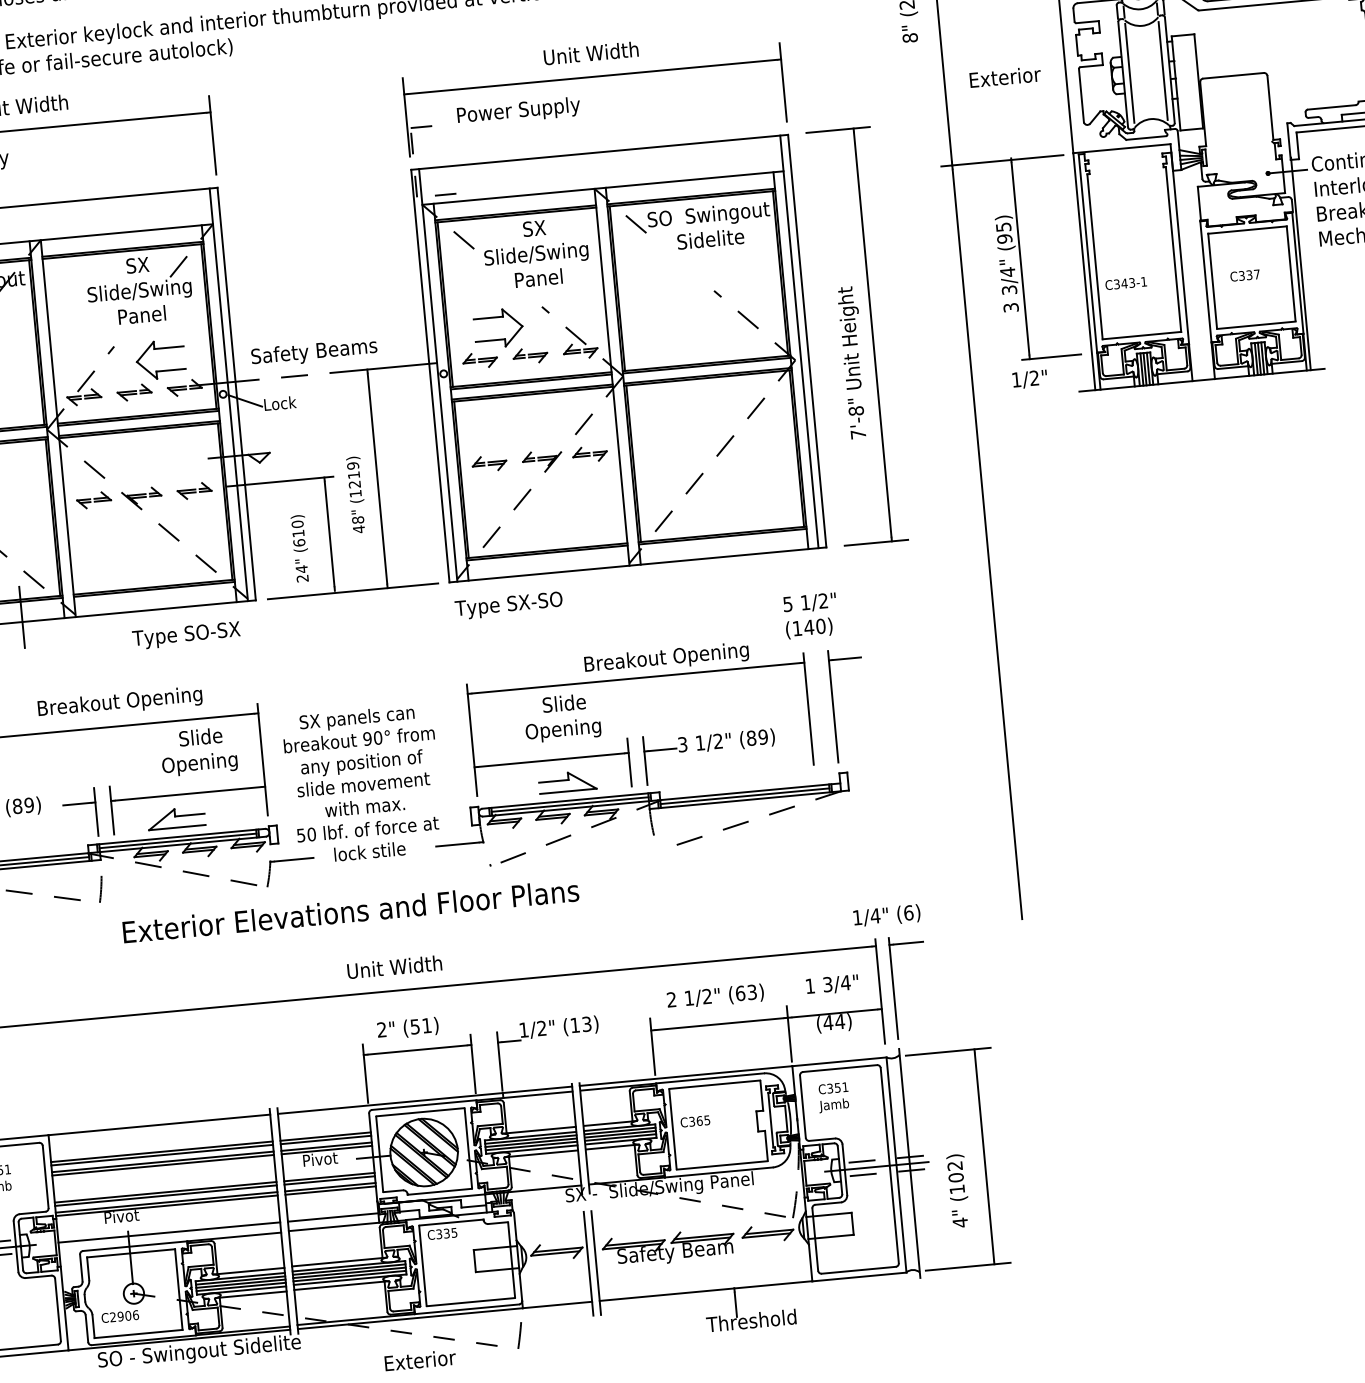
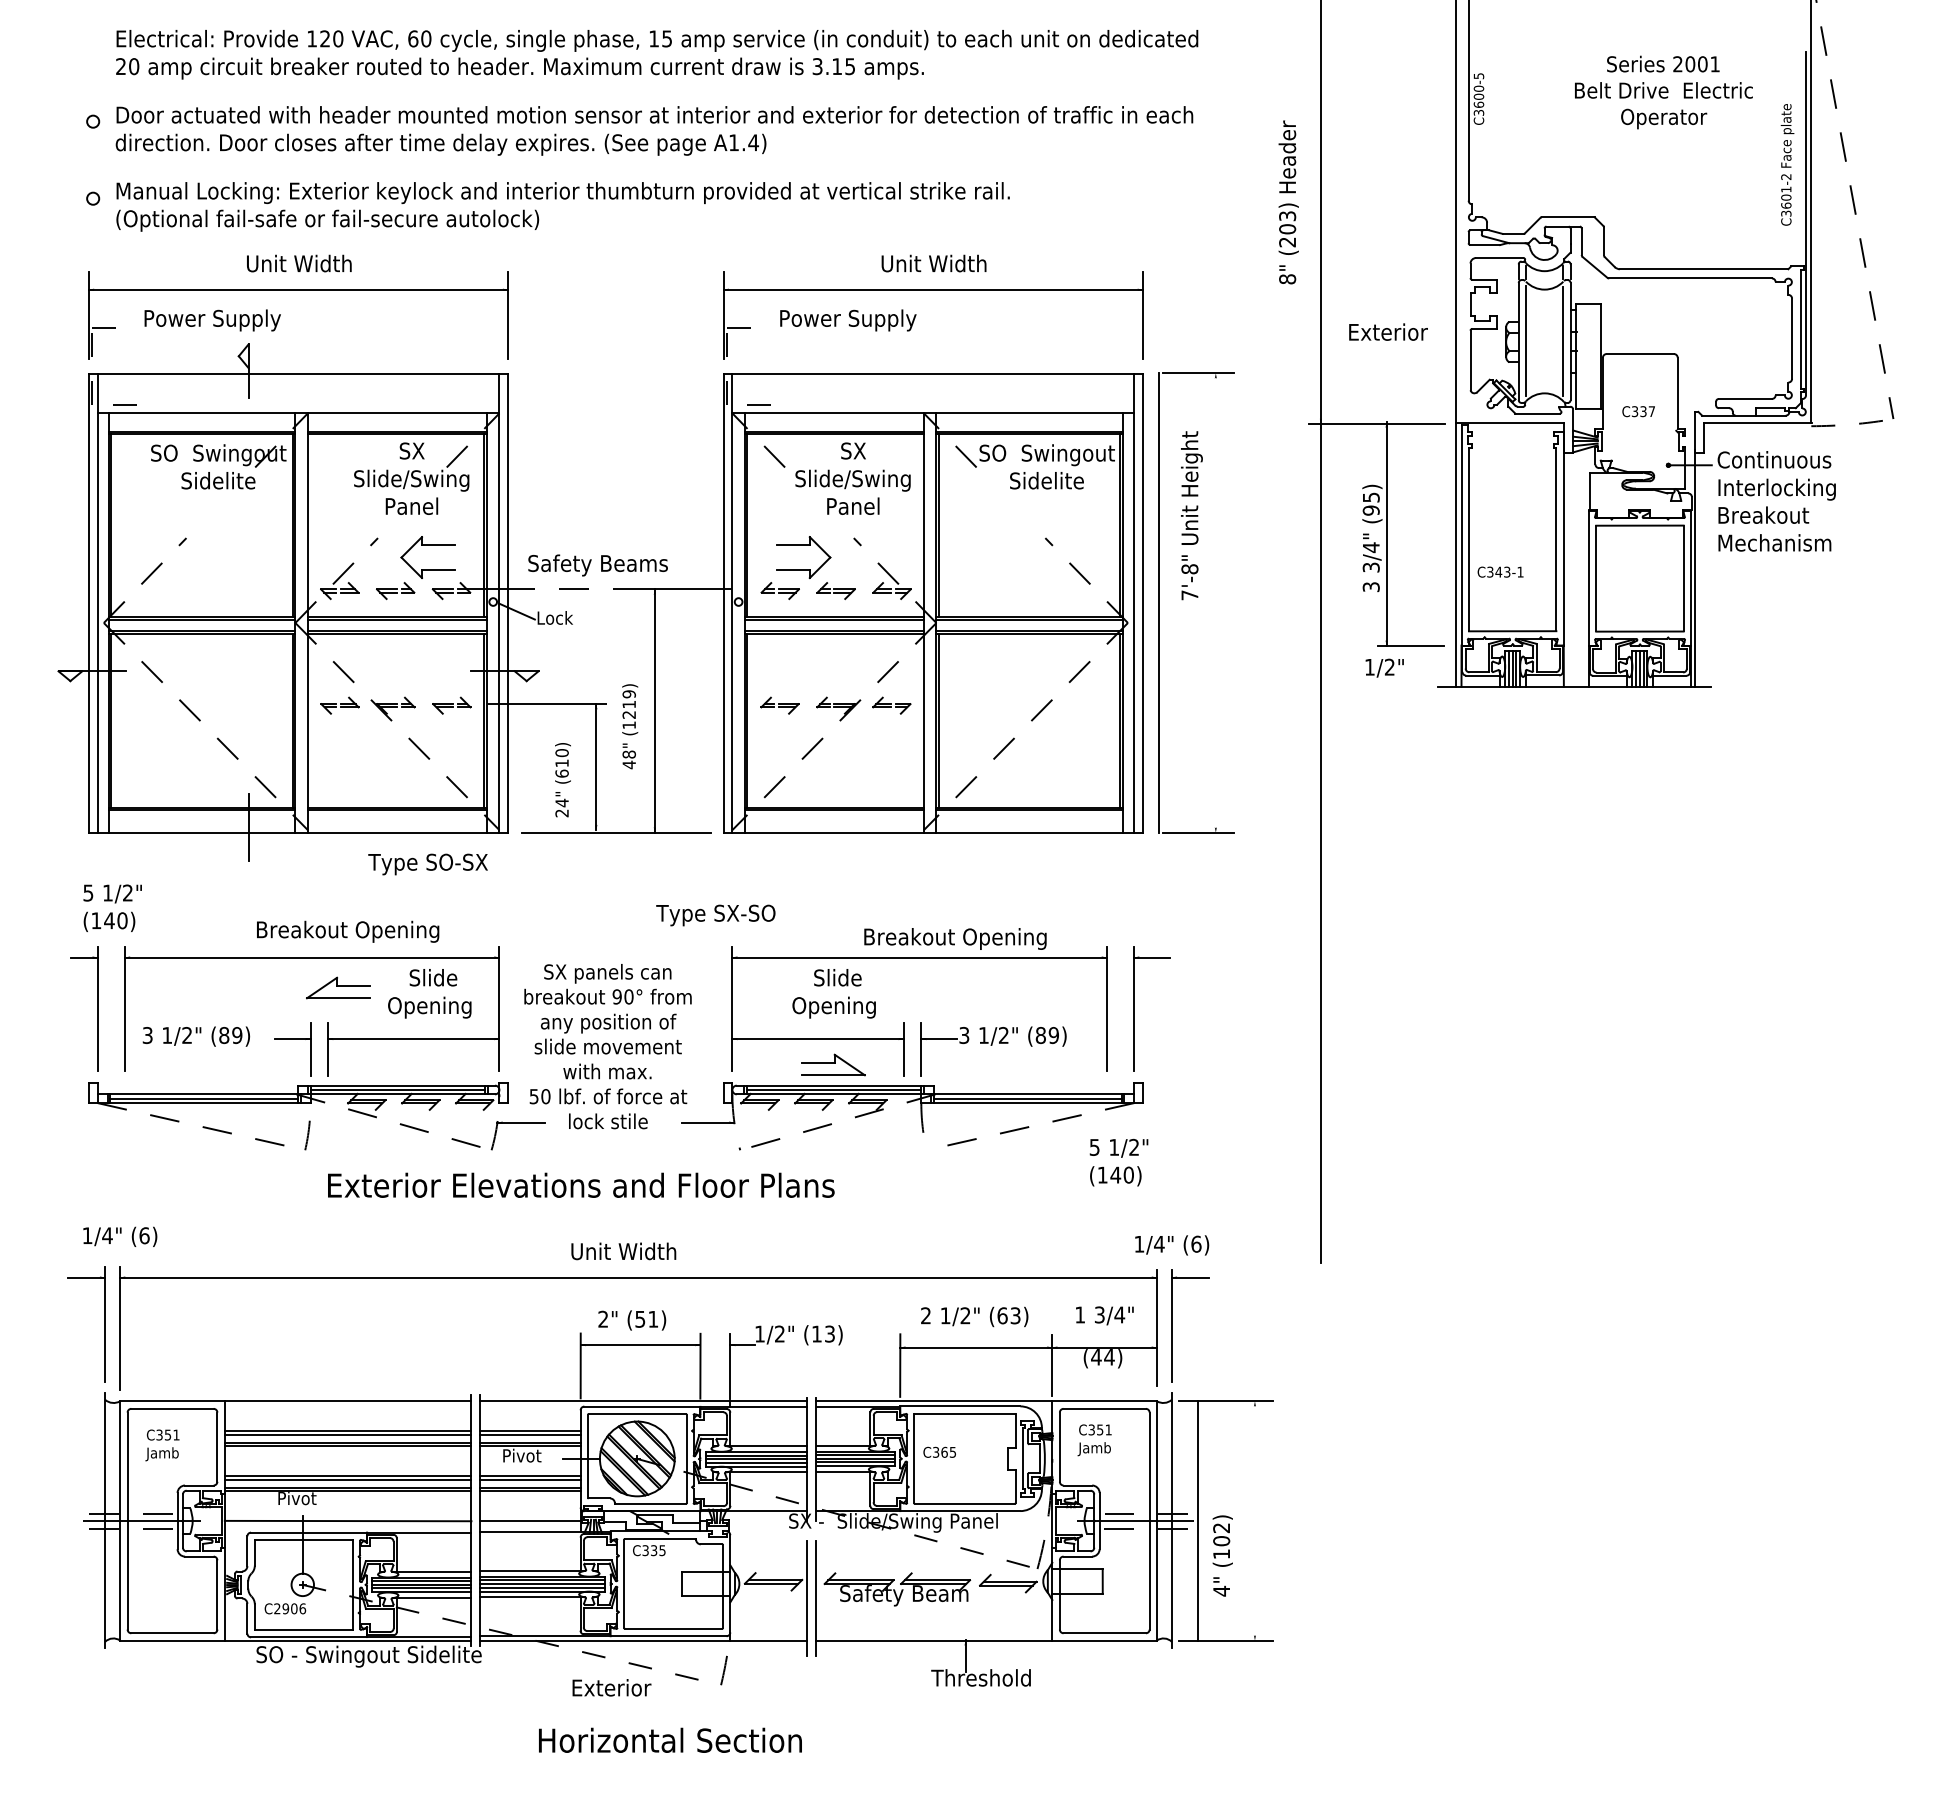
text: (1244, 275) -> (1638, 411), moved
line: (872, 334) -> (1158, 602), moved
text: (853, 362) -> (1191, 515), moved
text: (508, 605) -> (715, 915), moved
text: (810, 615) -> (1118, 1162), moved
part: (176, 817) -> (338, 987), moved
line: (984, 1156) -> (1197, 1520), moved

